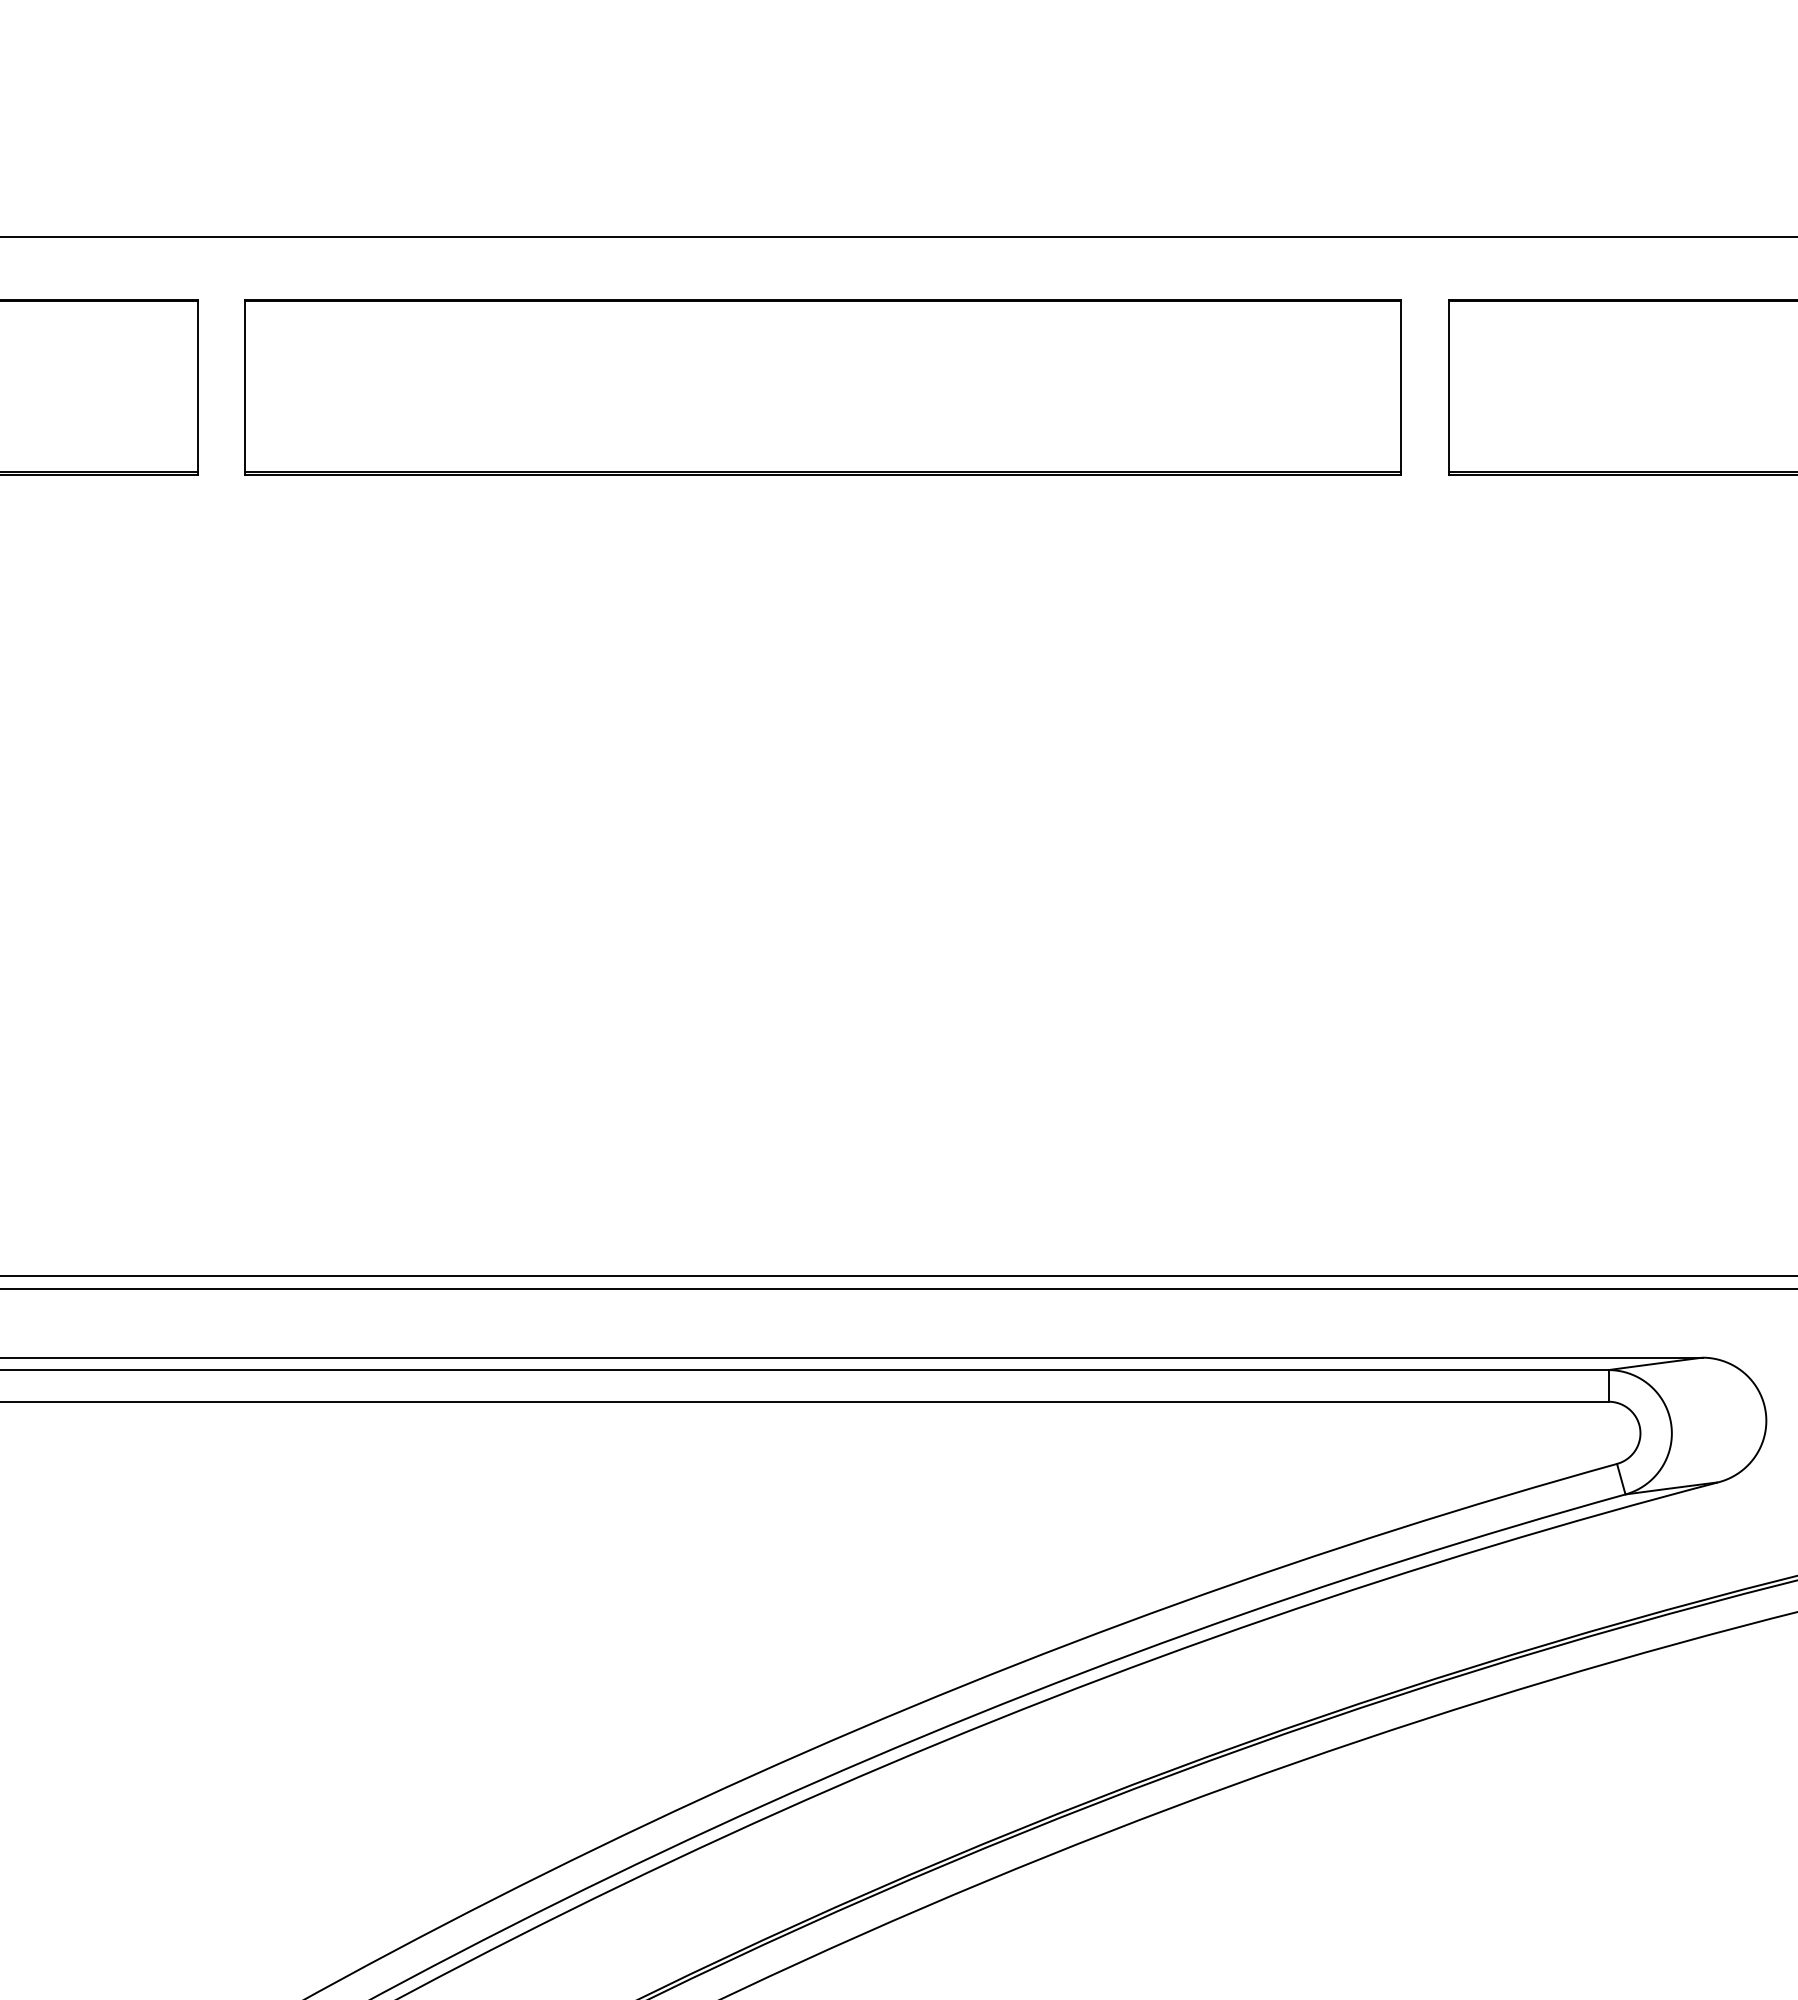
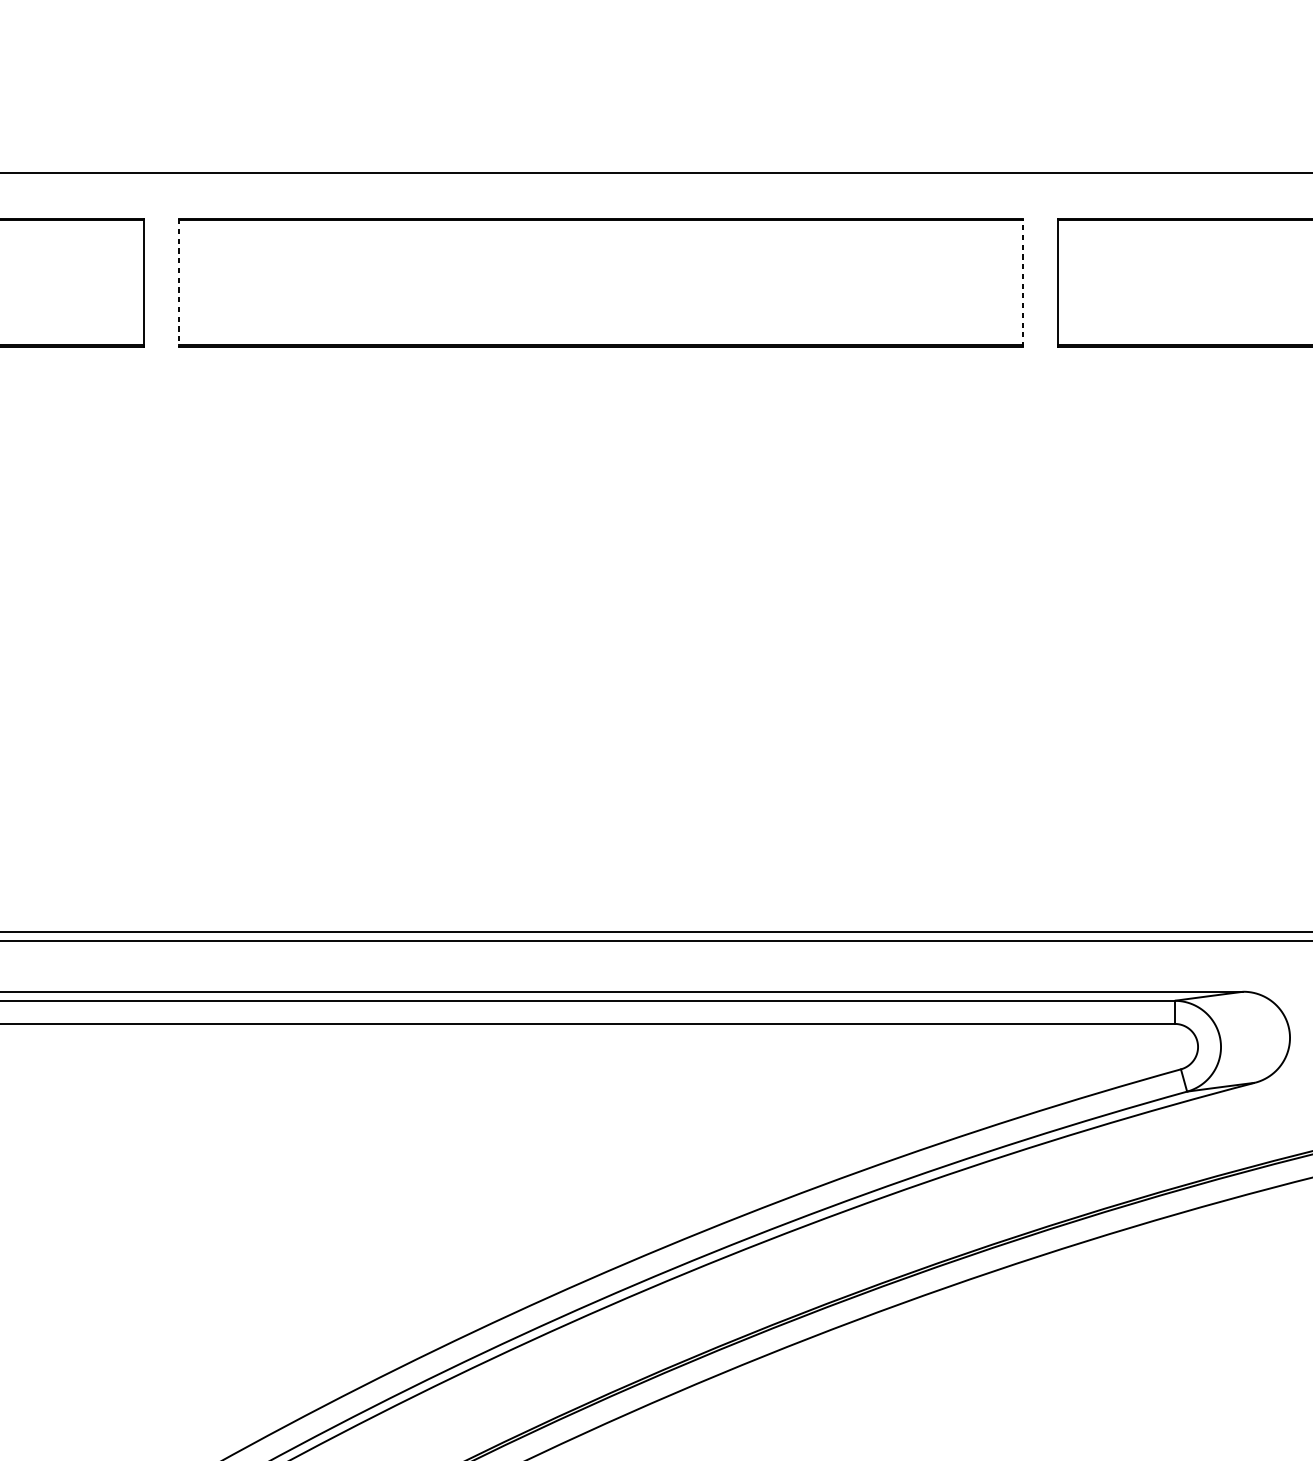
line: (245, 387) -> (179, 283), solid -> dashed
line: (1401, 387) -> (1023, 283), solid -> dashed

